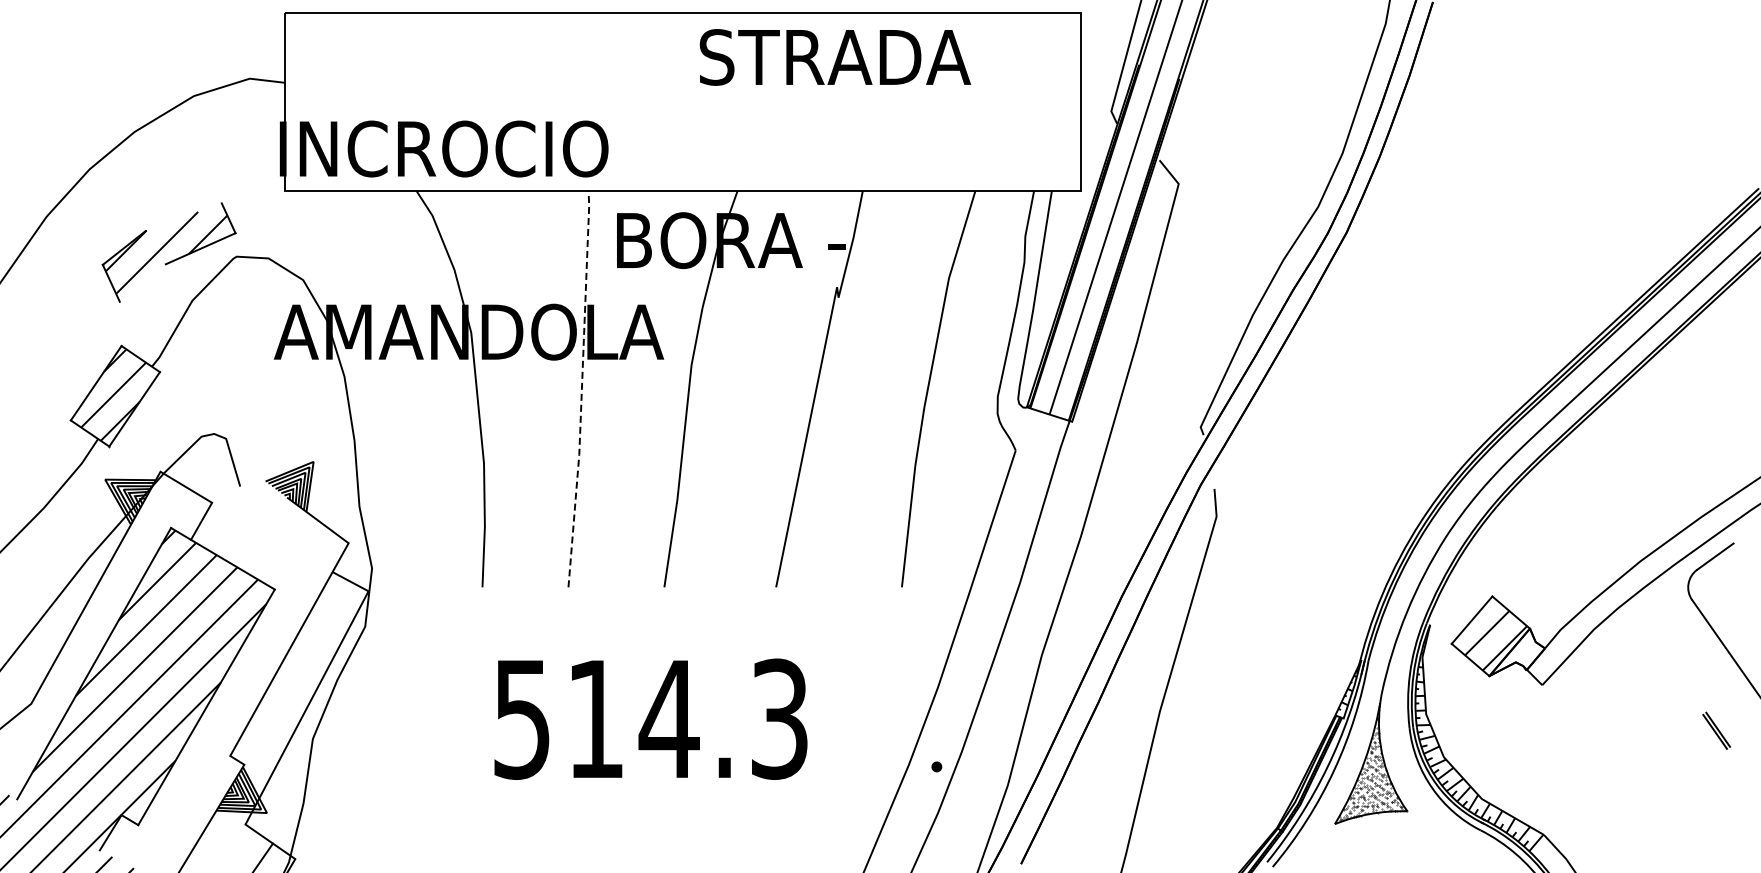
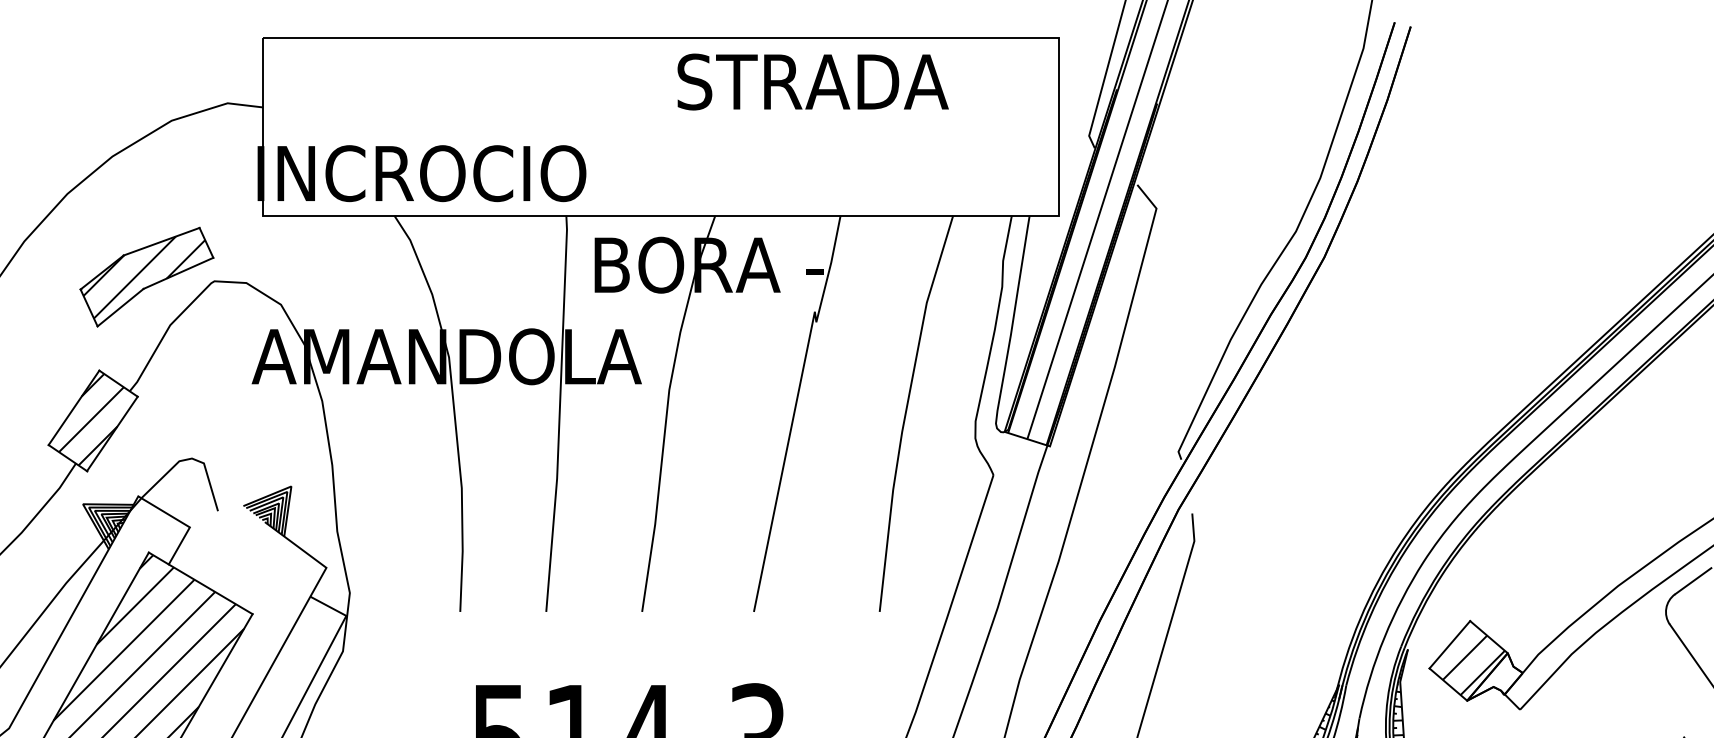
line: (183, 216) -> (161, 241), added
line: (142, 282) -> (120, 307), added
line: (581, 388) -> (559, 413), dashed -> solid

